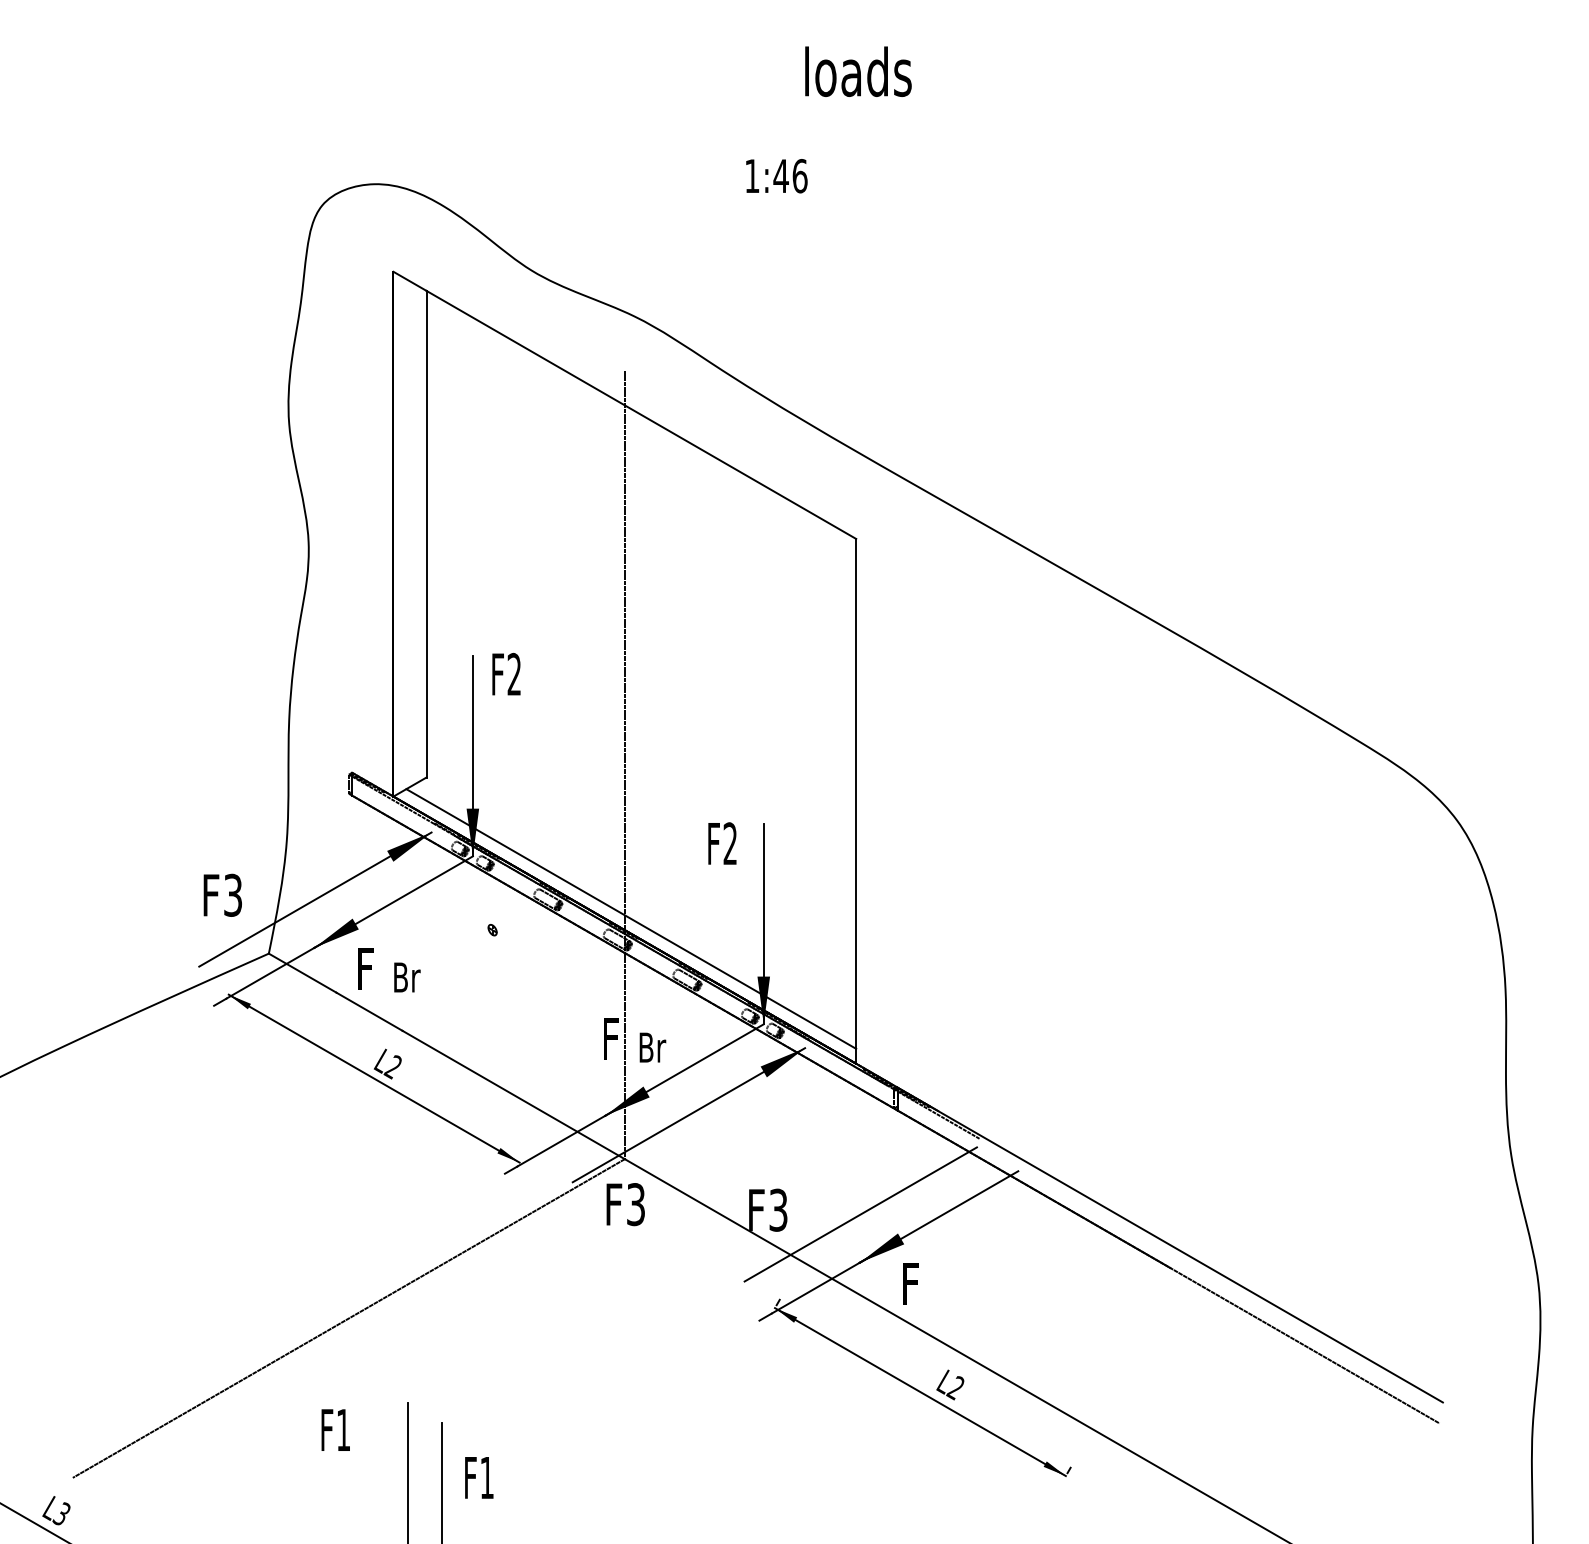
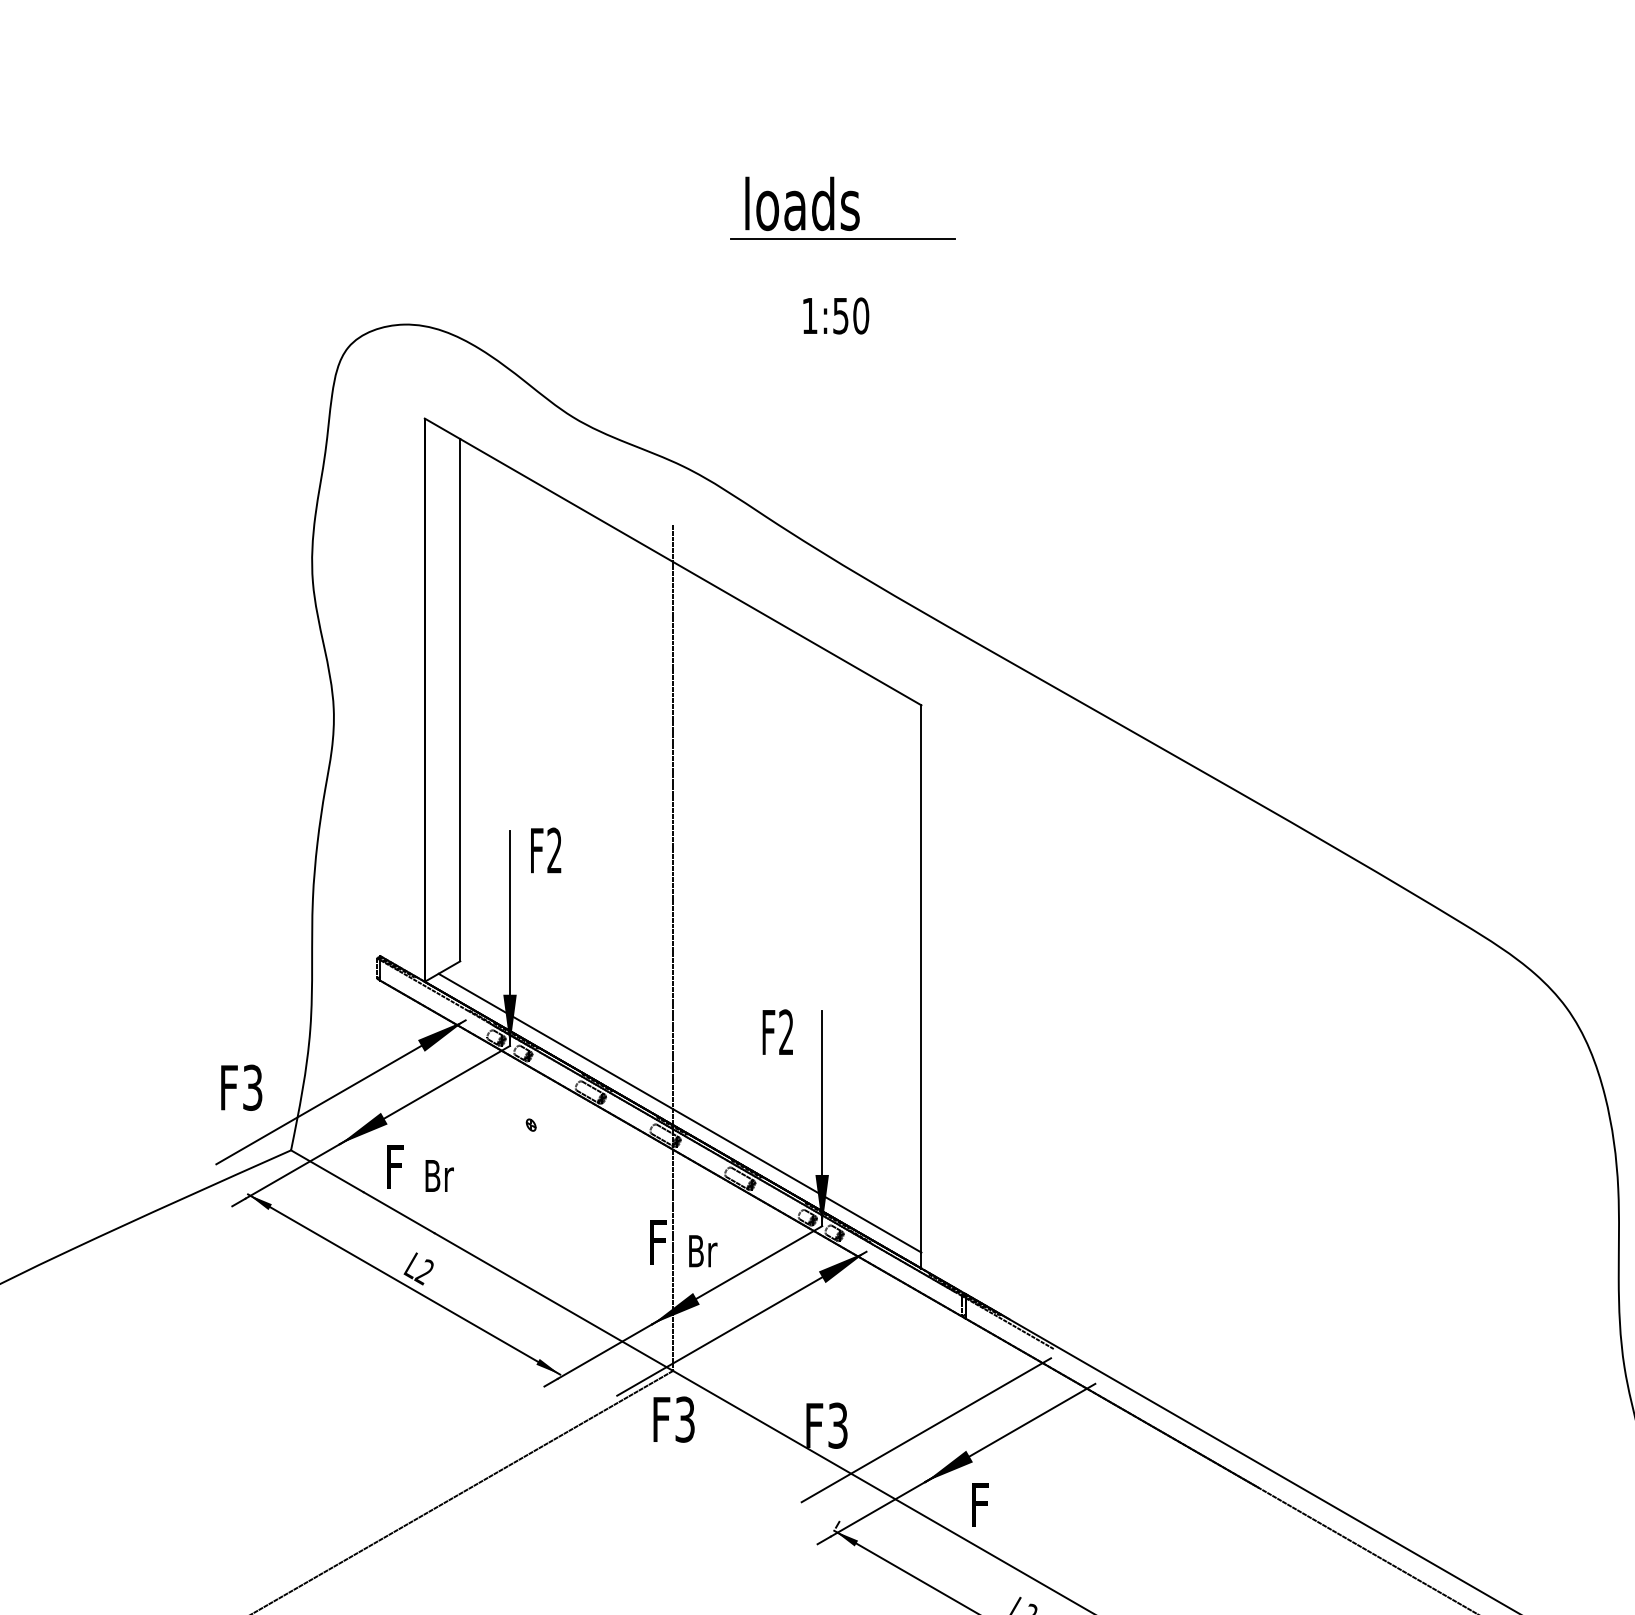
text: (858, 71) -> (802, 203), moved
line: (782, 104) -> (842, 239), added
text: (790, 176) -> (850, 316), 1:46 -> 1:50

